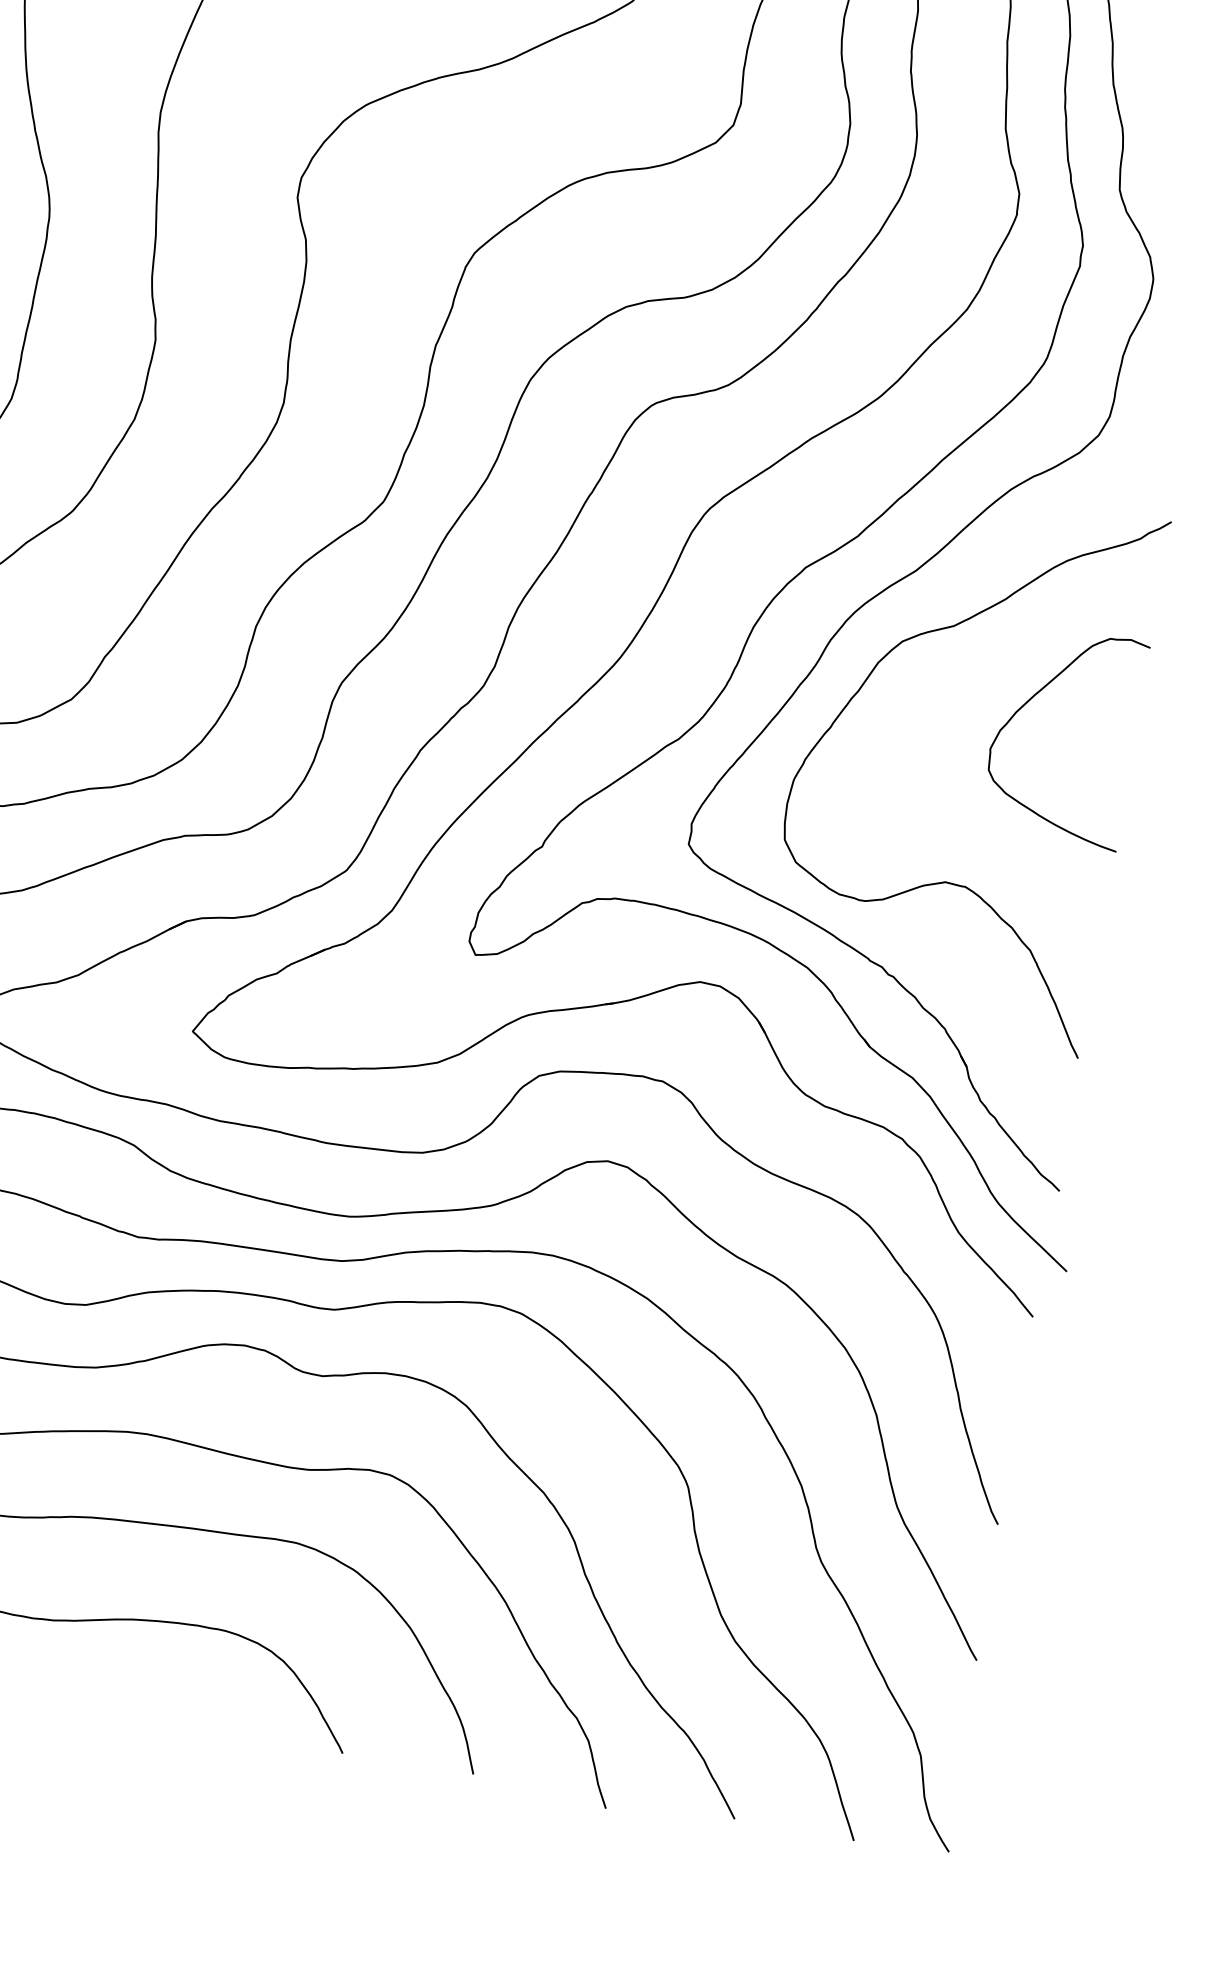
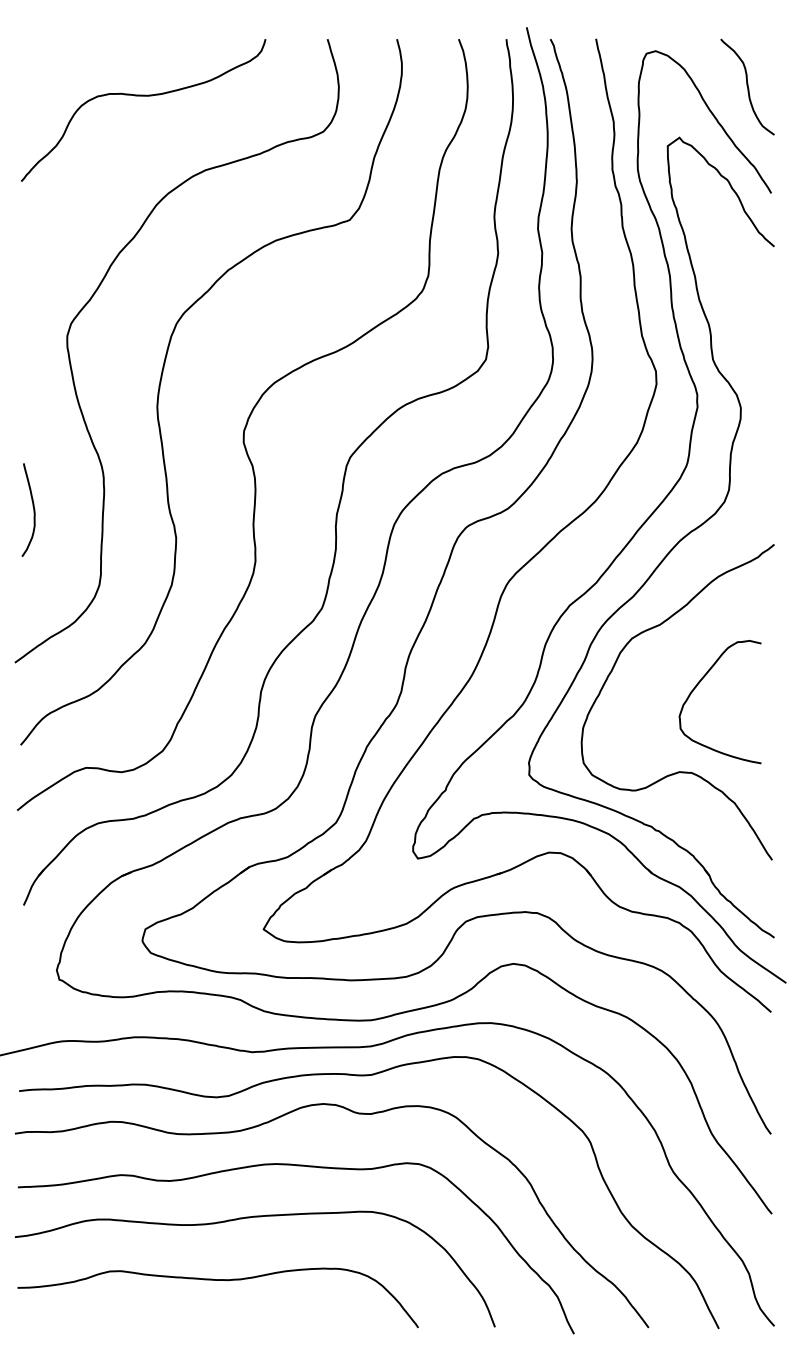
curve: (1029, 702) -> (697, 686), moved

